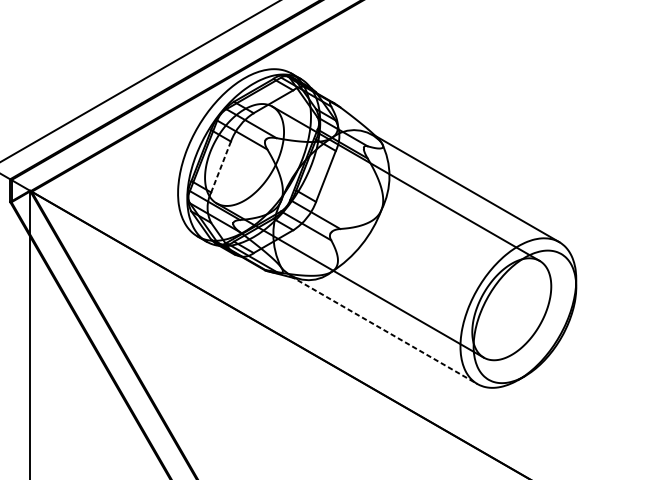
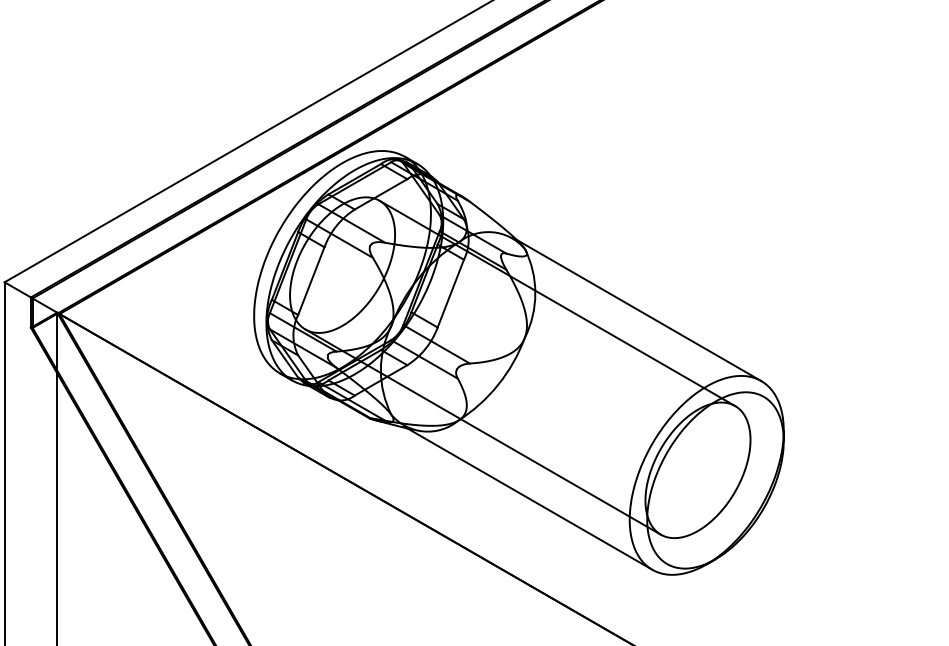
line: (221, 167) -> (311, 281), dashed -> solid
line: (383, 329) -> (527, 497), dashed -> solid

